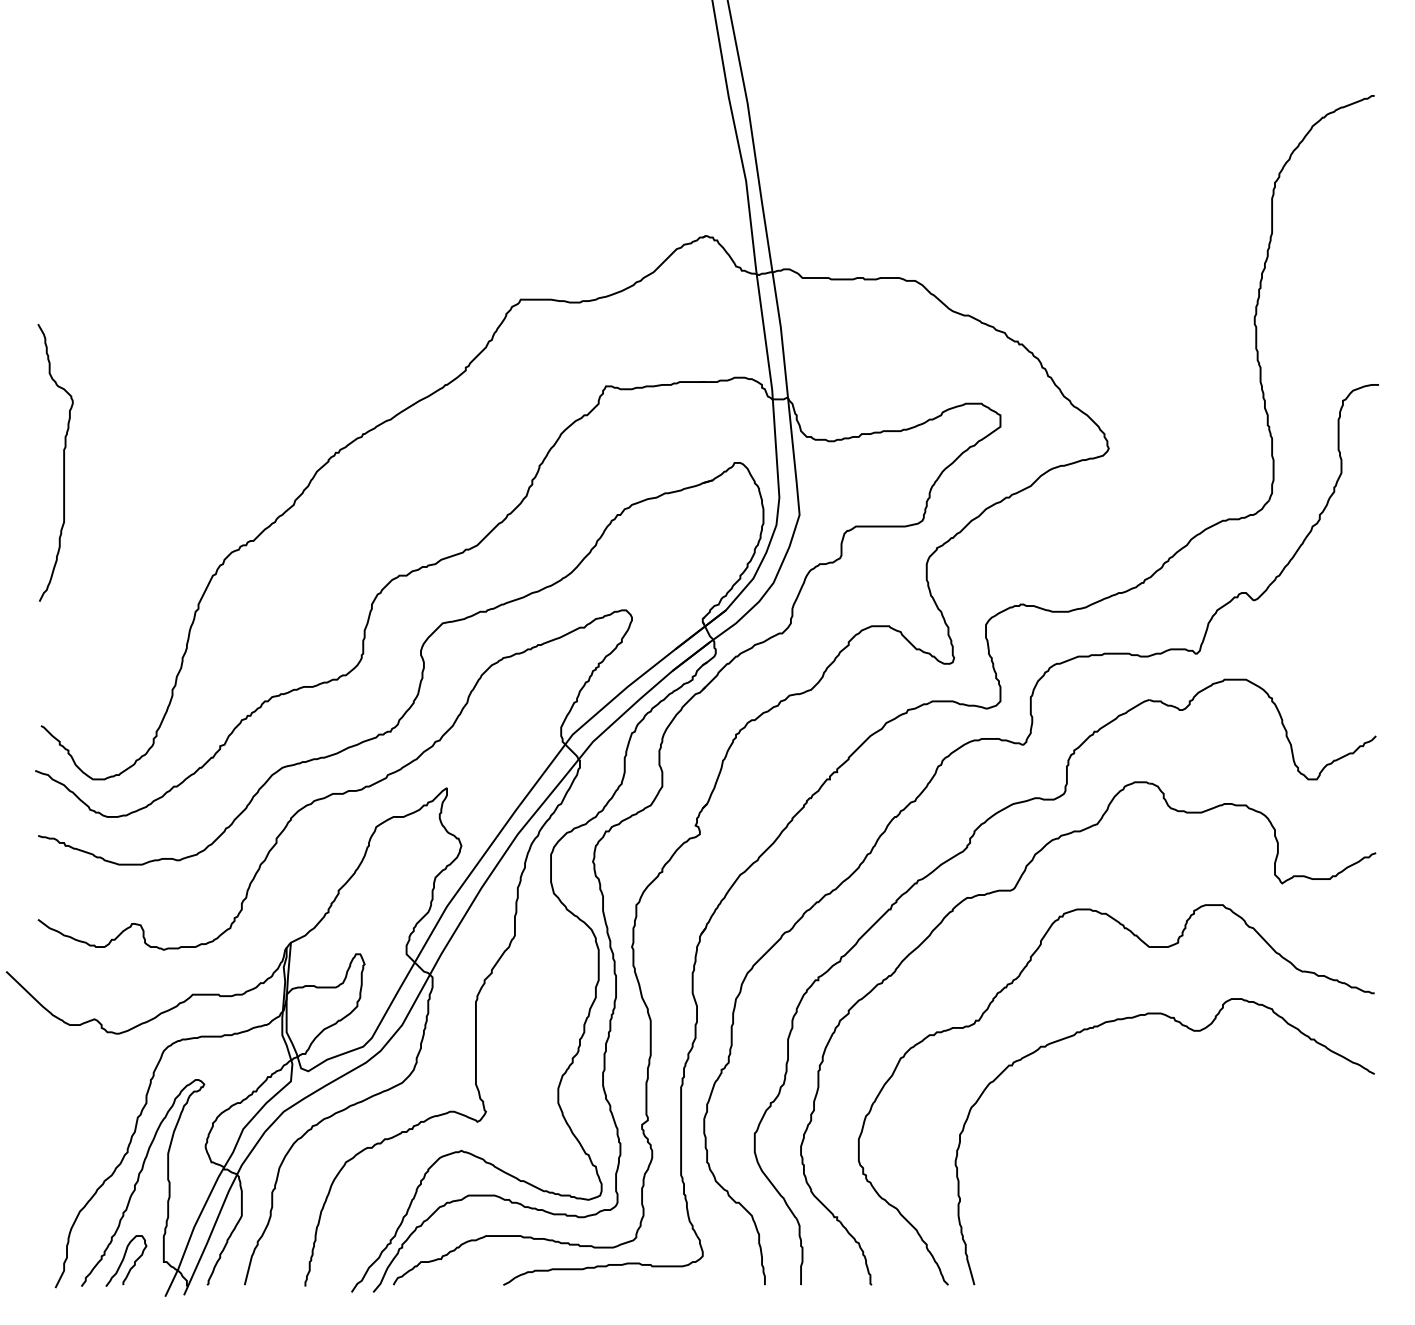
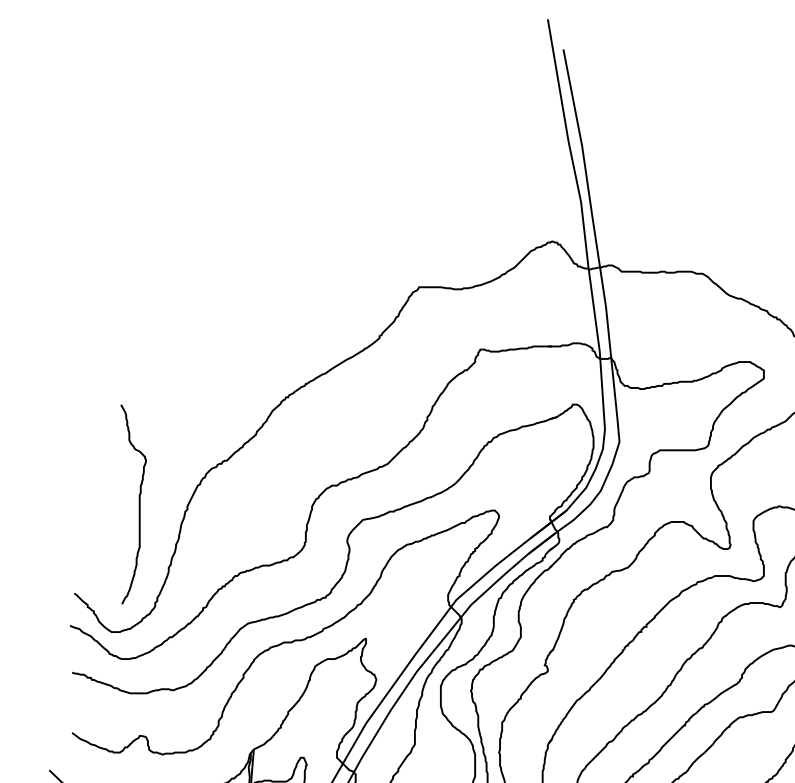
curve: (63, 462) -> (139, 504), moved

